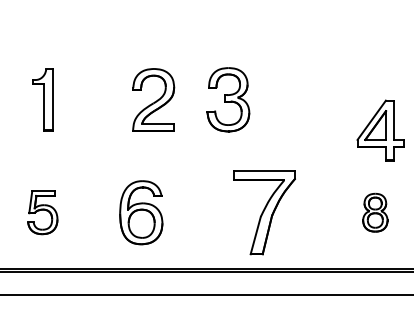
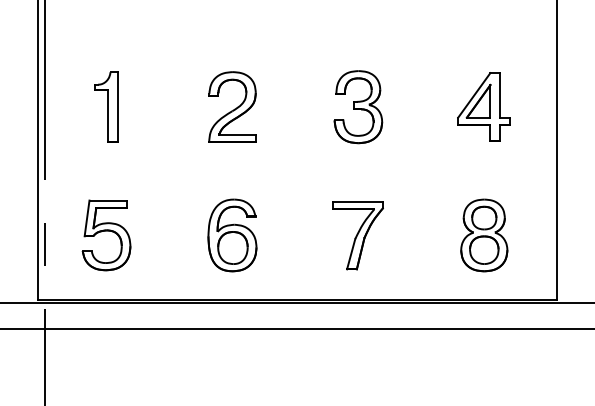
part: (228, 100) -> (358, 107), moved
part: (379, 130) -> (483, 106), moved
part: (42, 212) -> (106, 235), size x1.43
part: (141, 212) -> (232, 235), moved
part: (263, 212) -> (357, 235), size x0.71
part: (375, 212) -> (484, 235), size x1.67

